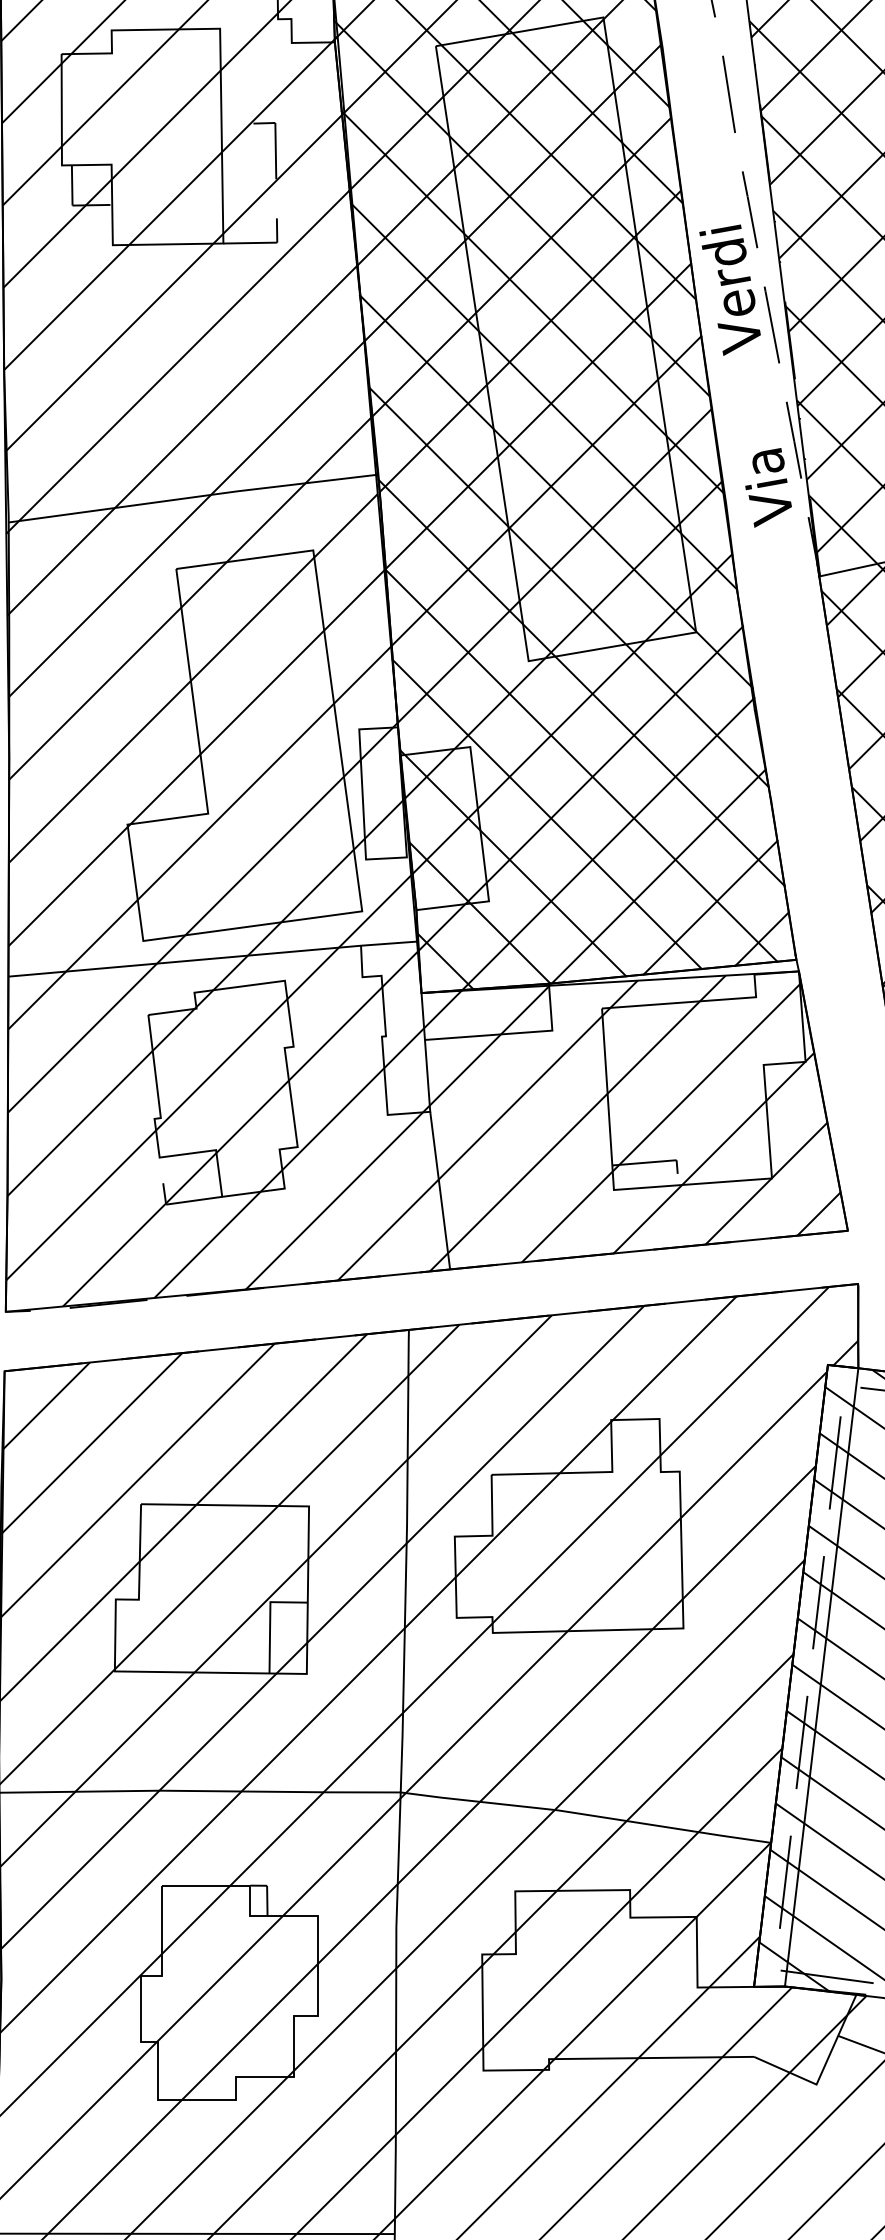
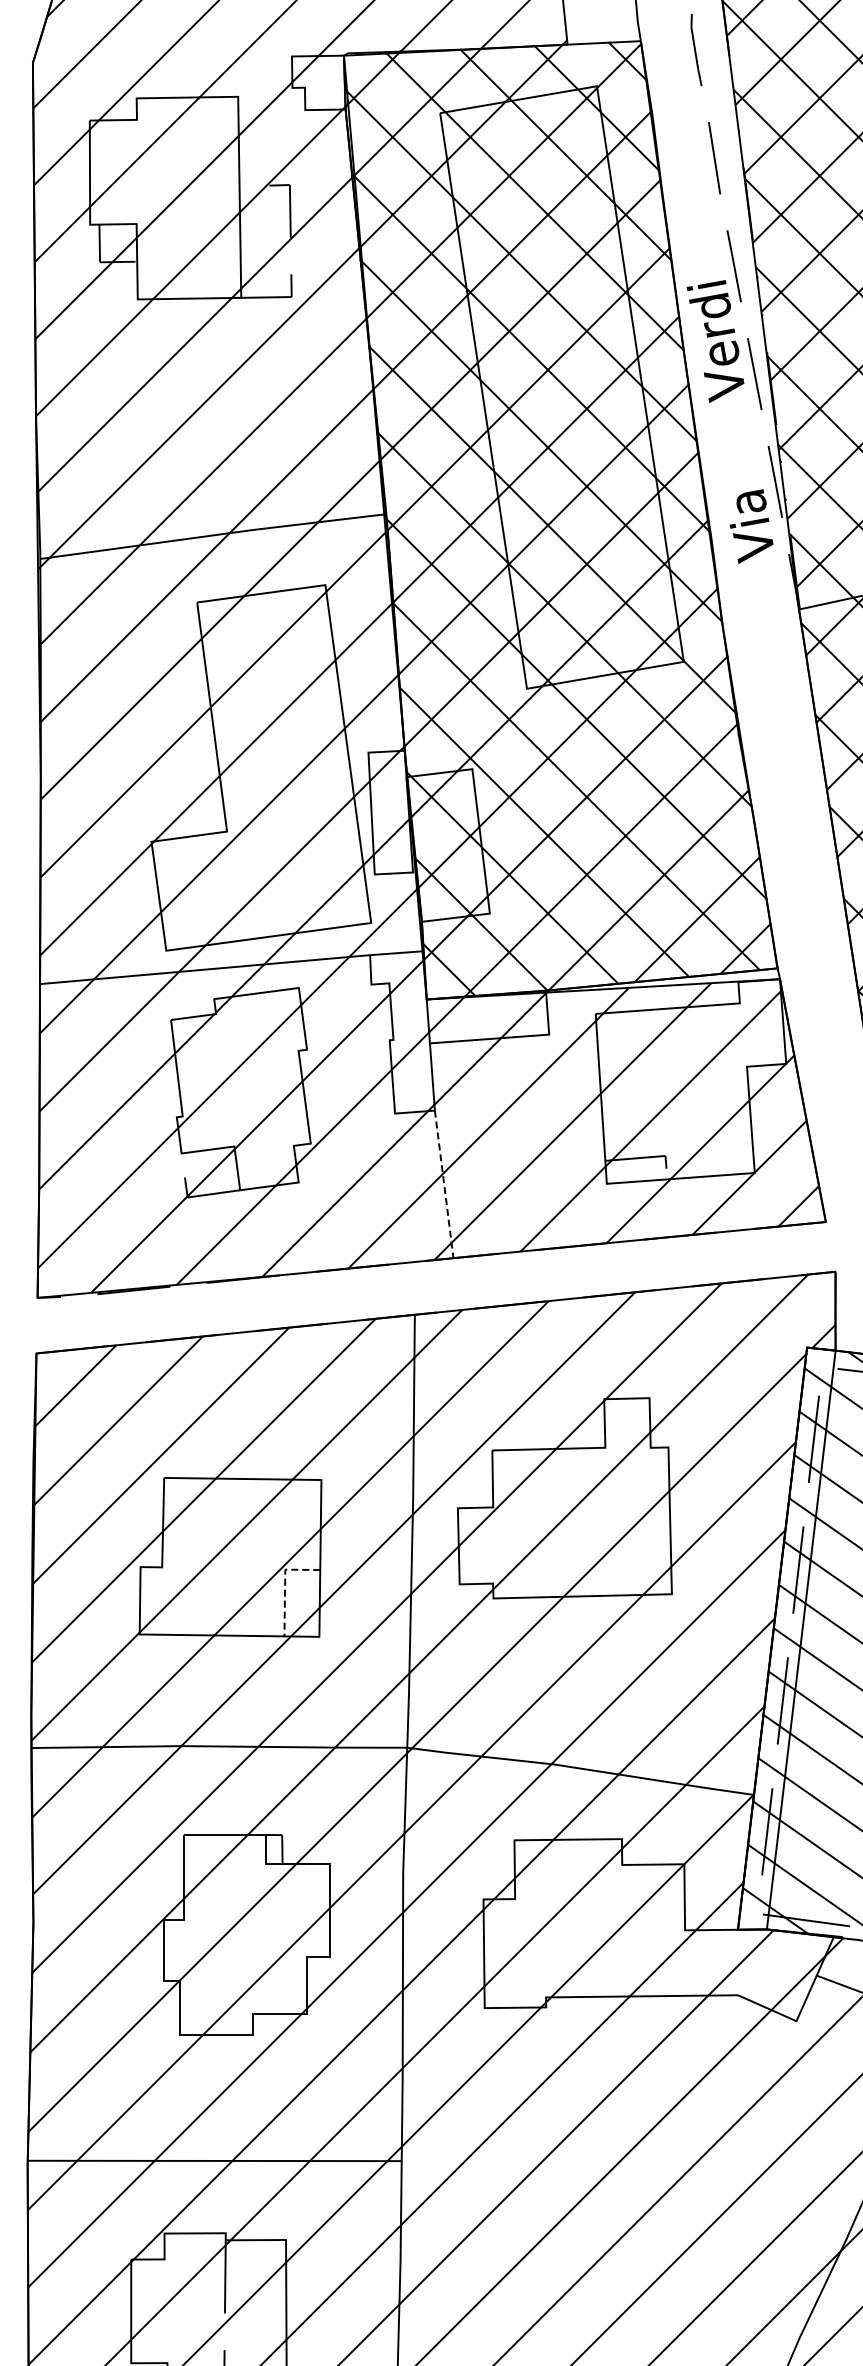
line: (440, 1190) -> (444, 1184), solid -> dashed
line: (270, 1619) -> (285, 1585), solid -> dashed

